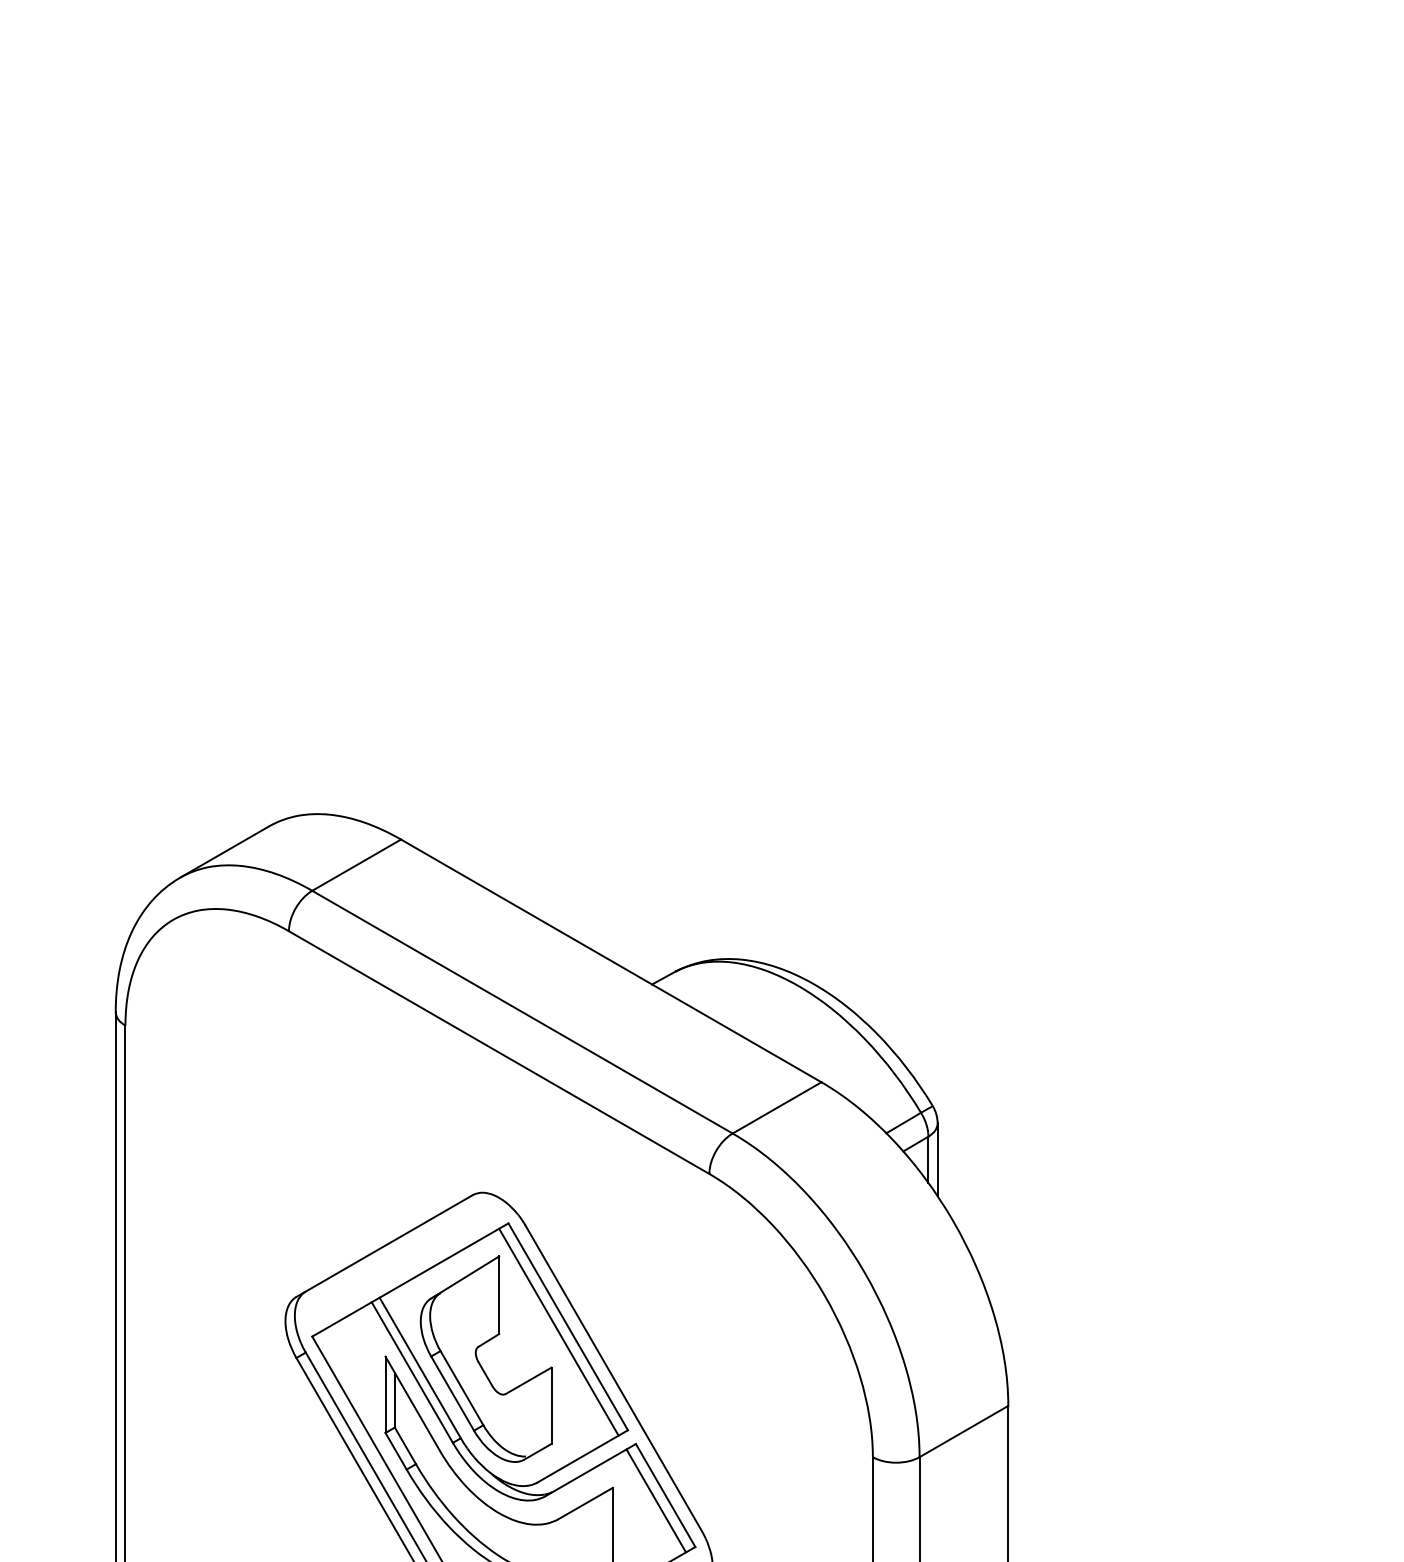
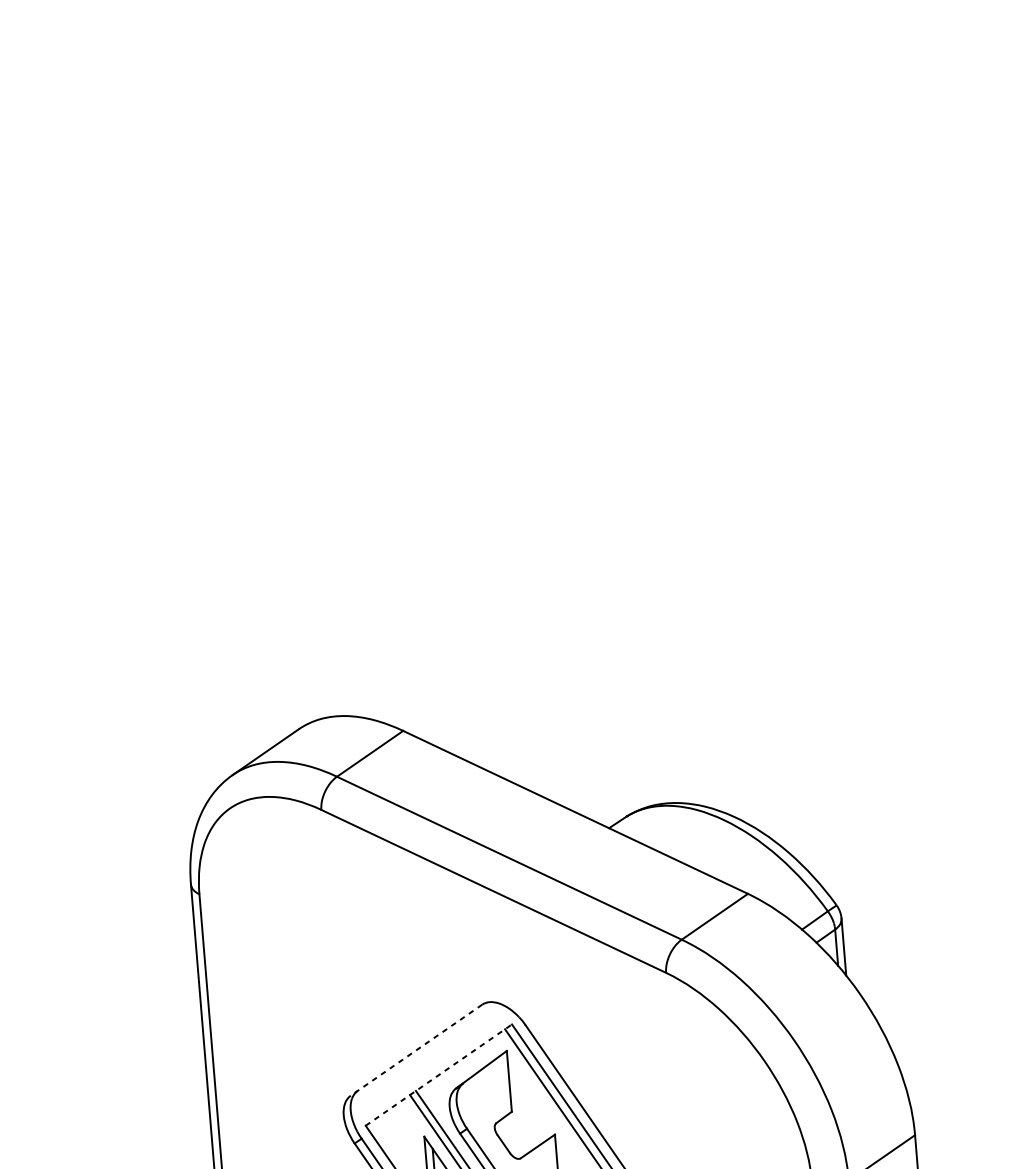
line: (384, 1246) -> (416, 1050), solid -> dashed
line: (410, 1279) -> (438, 1074), solid -> dashed

